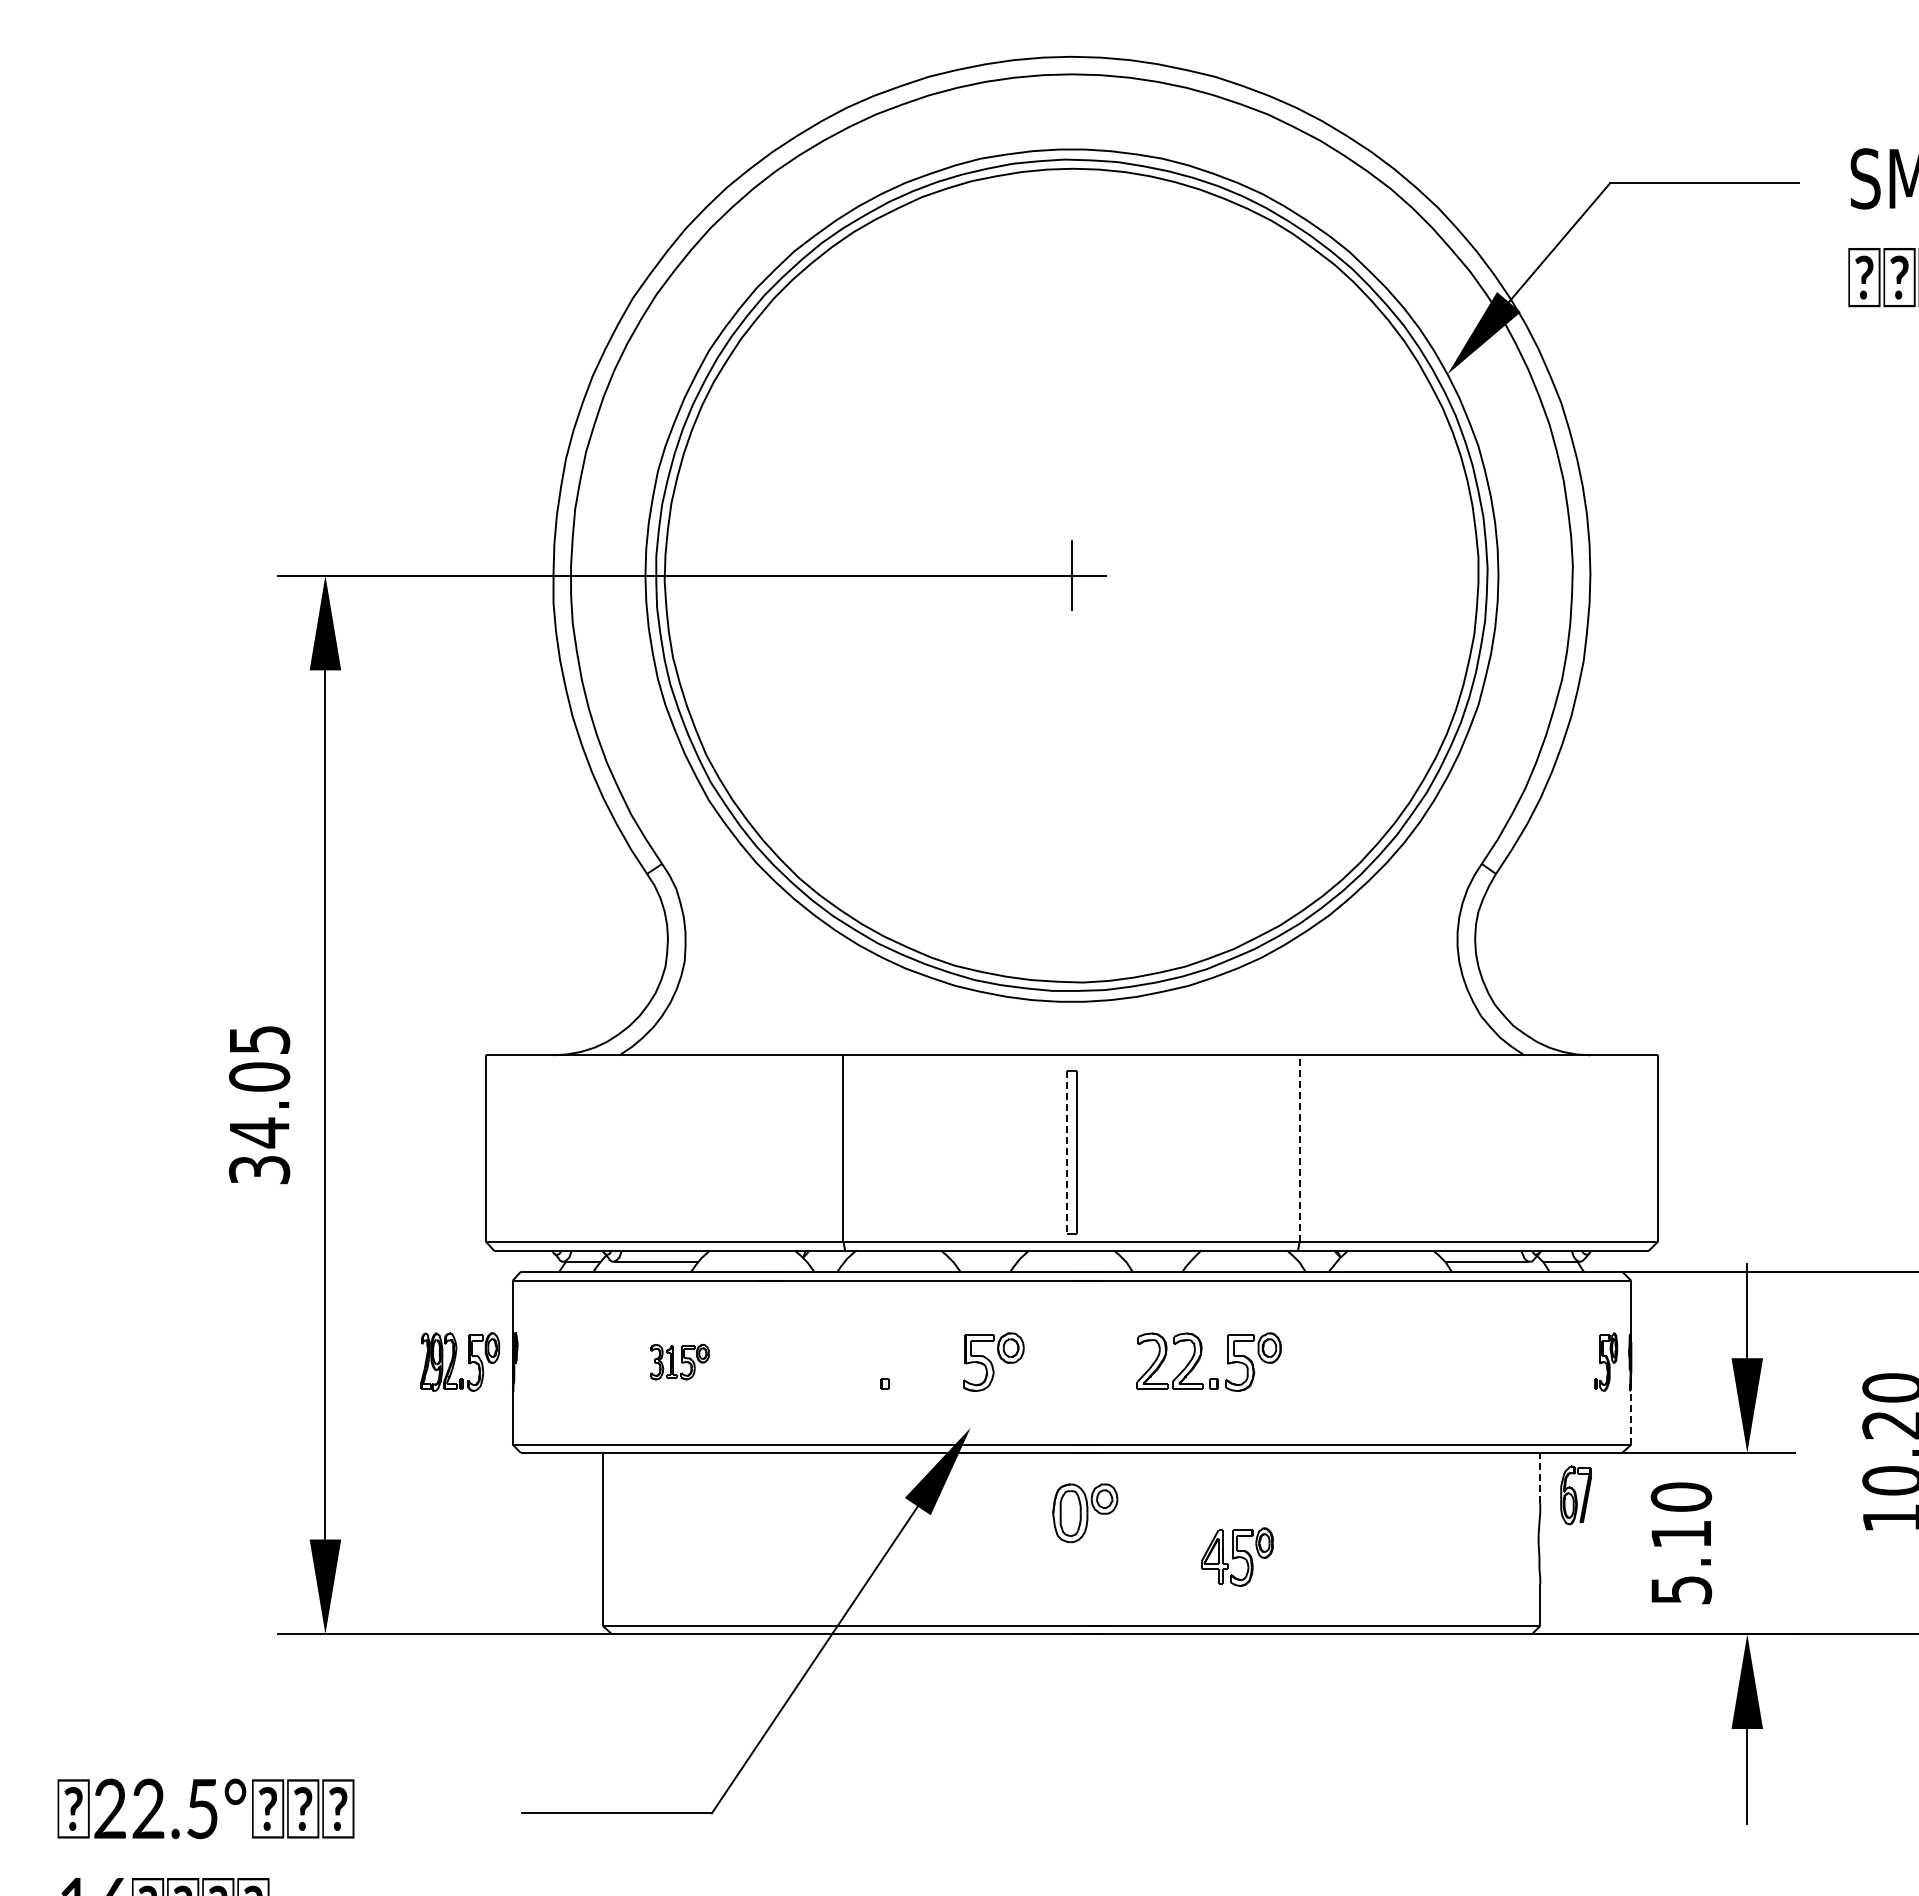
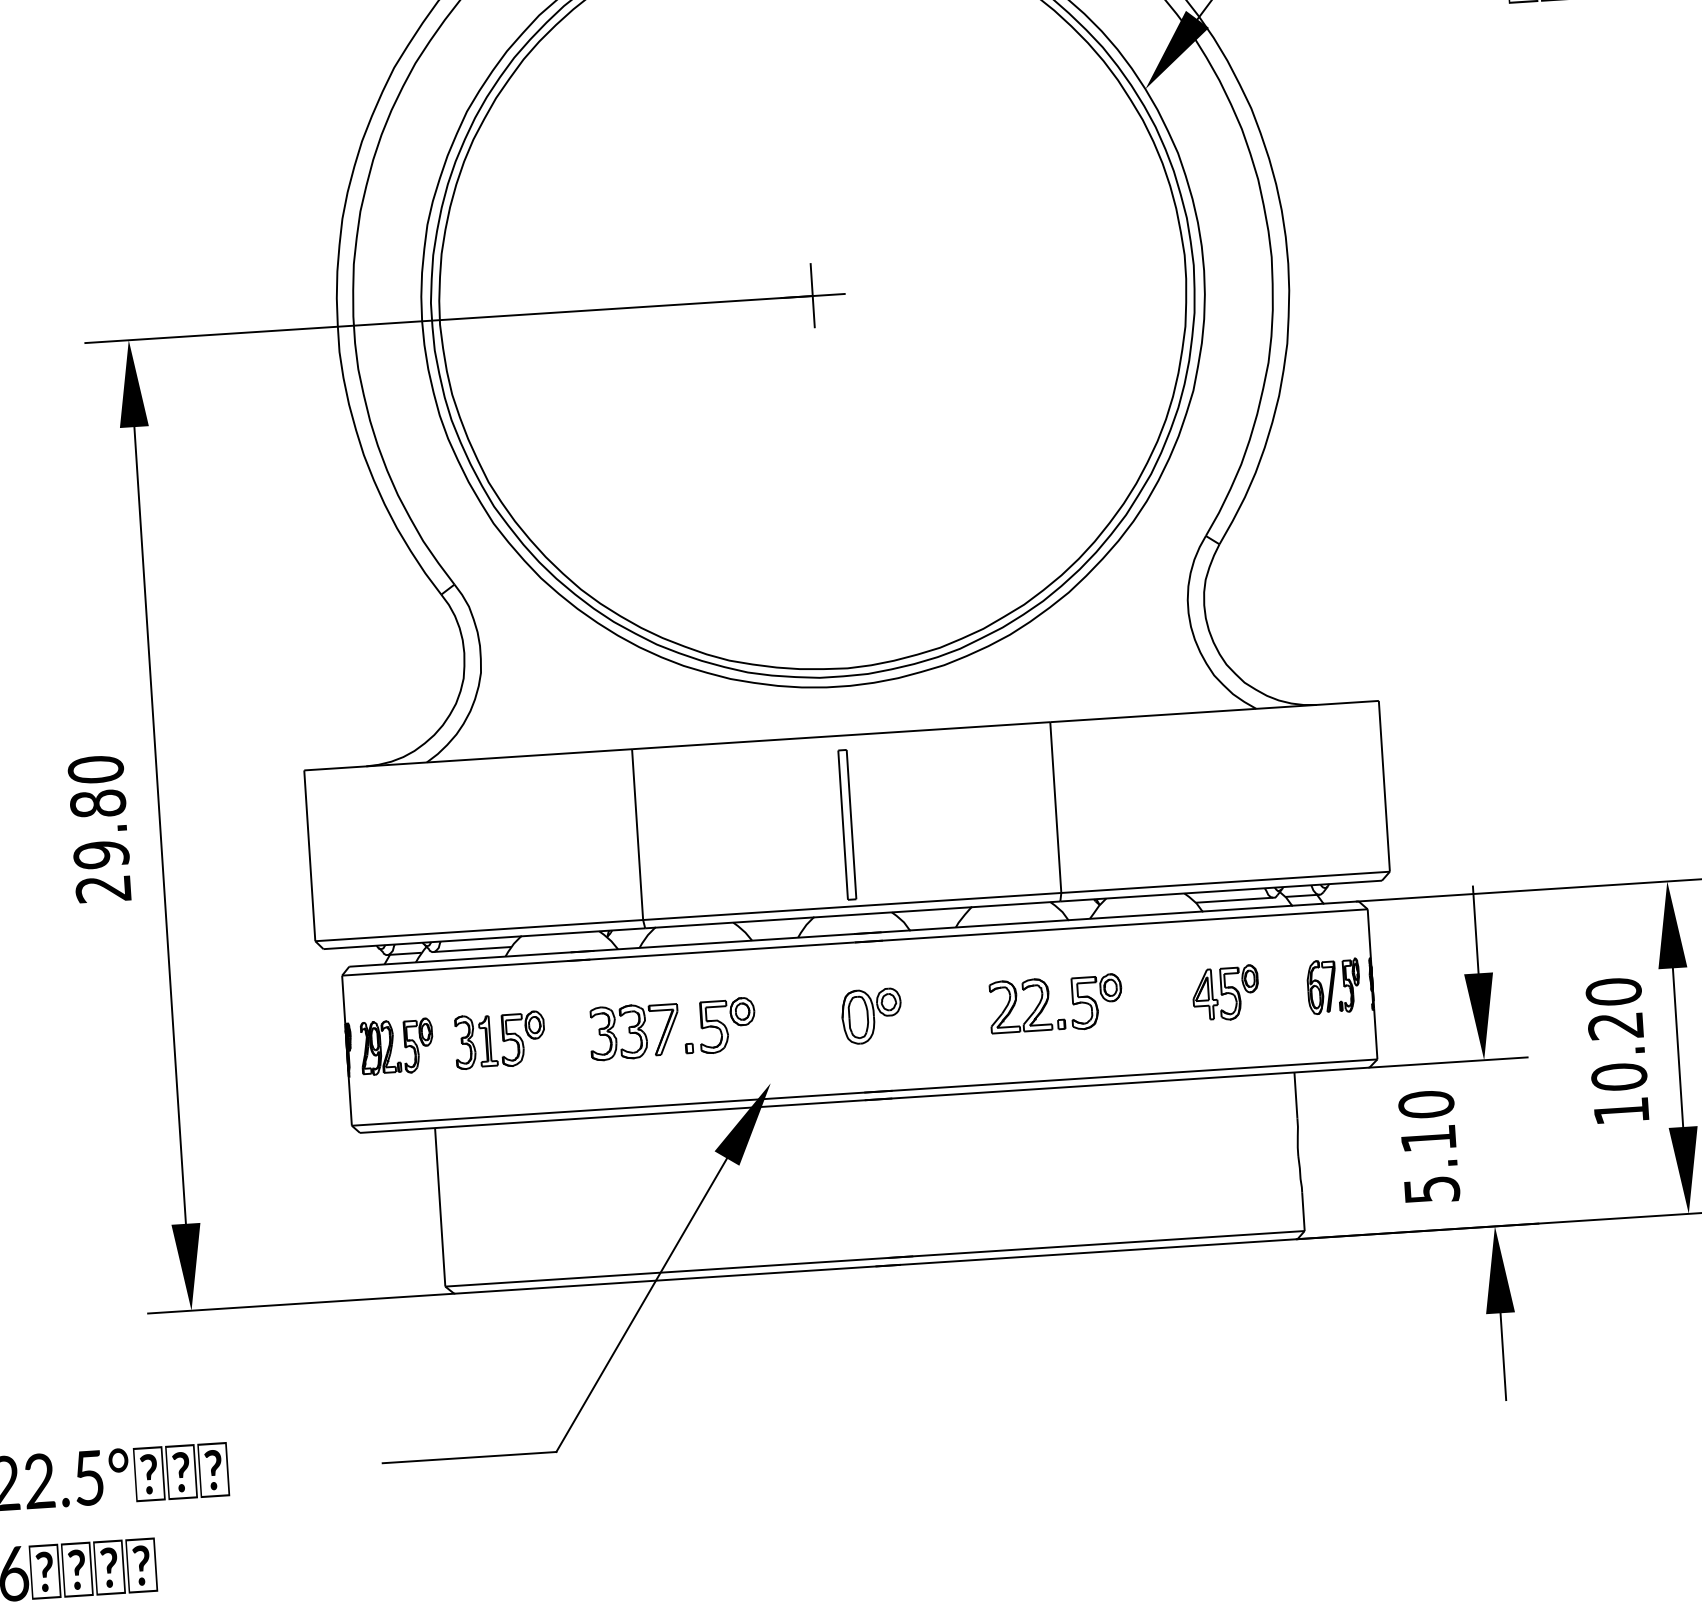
text: (259, 1104) -> (99, 828), 34.05 -> 29.80
line: (1299, 1147) -> (1055, 806), dashed -> solid
line: (1067, 1153) -> (843, 825), dashed -> solid
part: (1200, 1359) -> (1047, 1002), moved
part: (460, 1361) -> (397, 1046), moved
part: (679, 1361) -> (499, 1039), size x1.67
part: (825, 1361) -> (633, 1031), added
part: (993, 1361) -> (727, 1024), moved
line: (1631, 1417) -> (1375, 1034), dashed -> solid
line: (1540, 1477) -> (1296, 1094), dashed -> solid
part: (1575, 1495) -> (1321, 987), moved
part: (1085, 1512) -> (872, 1015), moved
part: (1237, 1556) -> (1225, 992), moved

